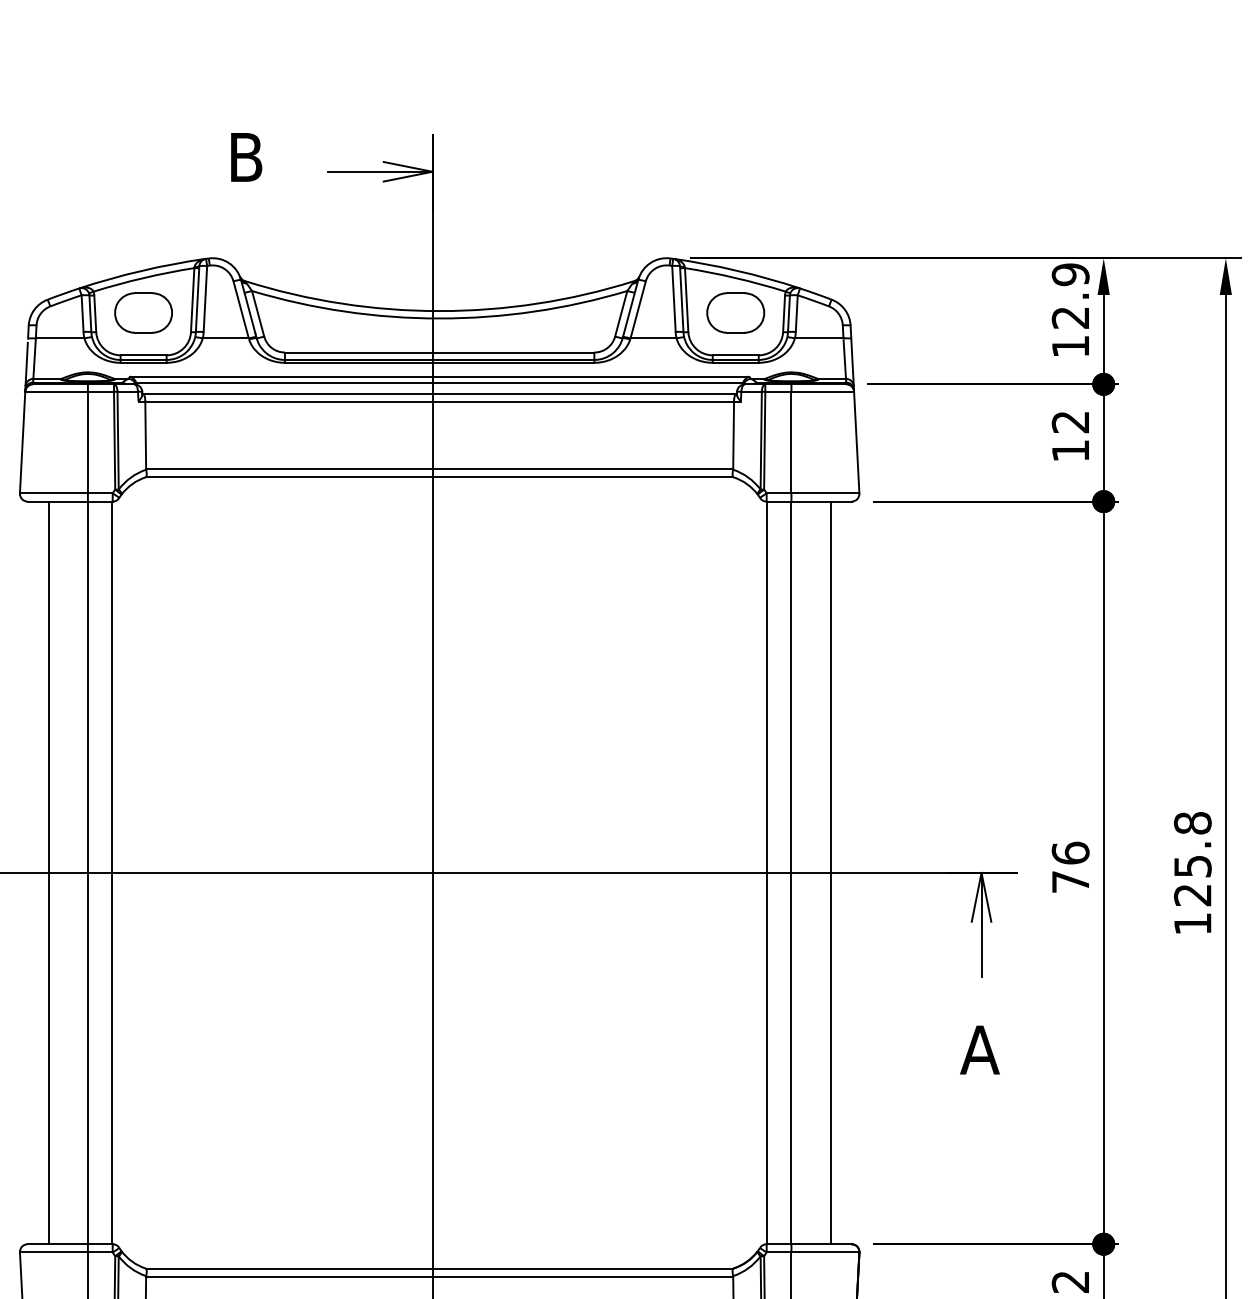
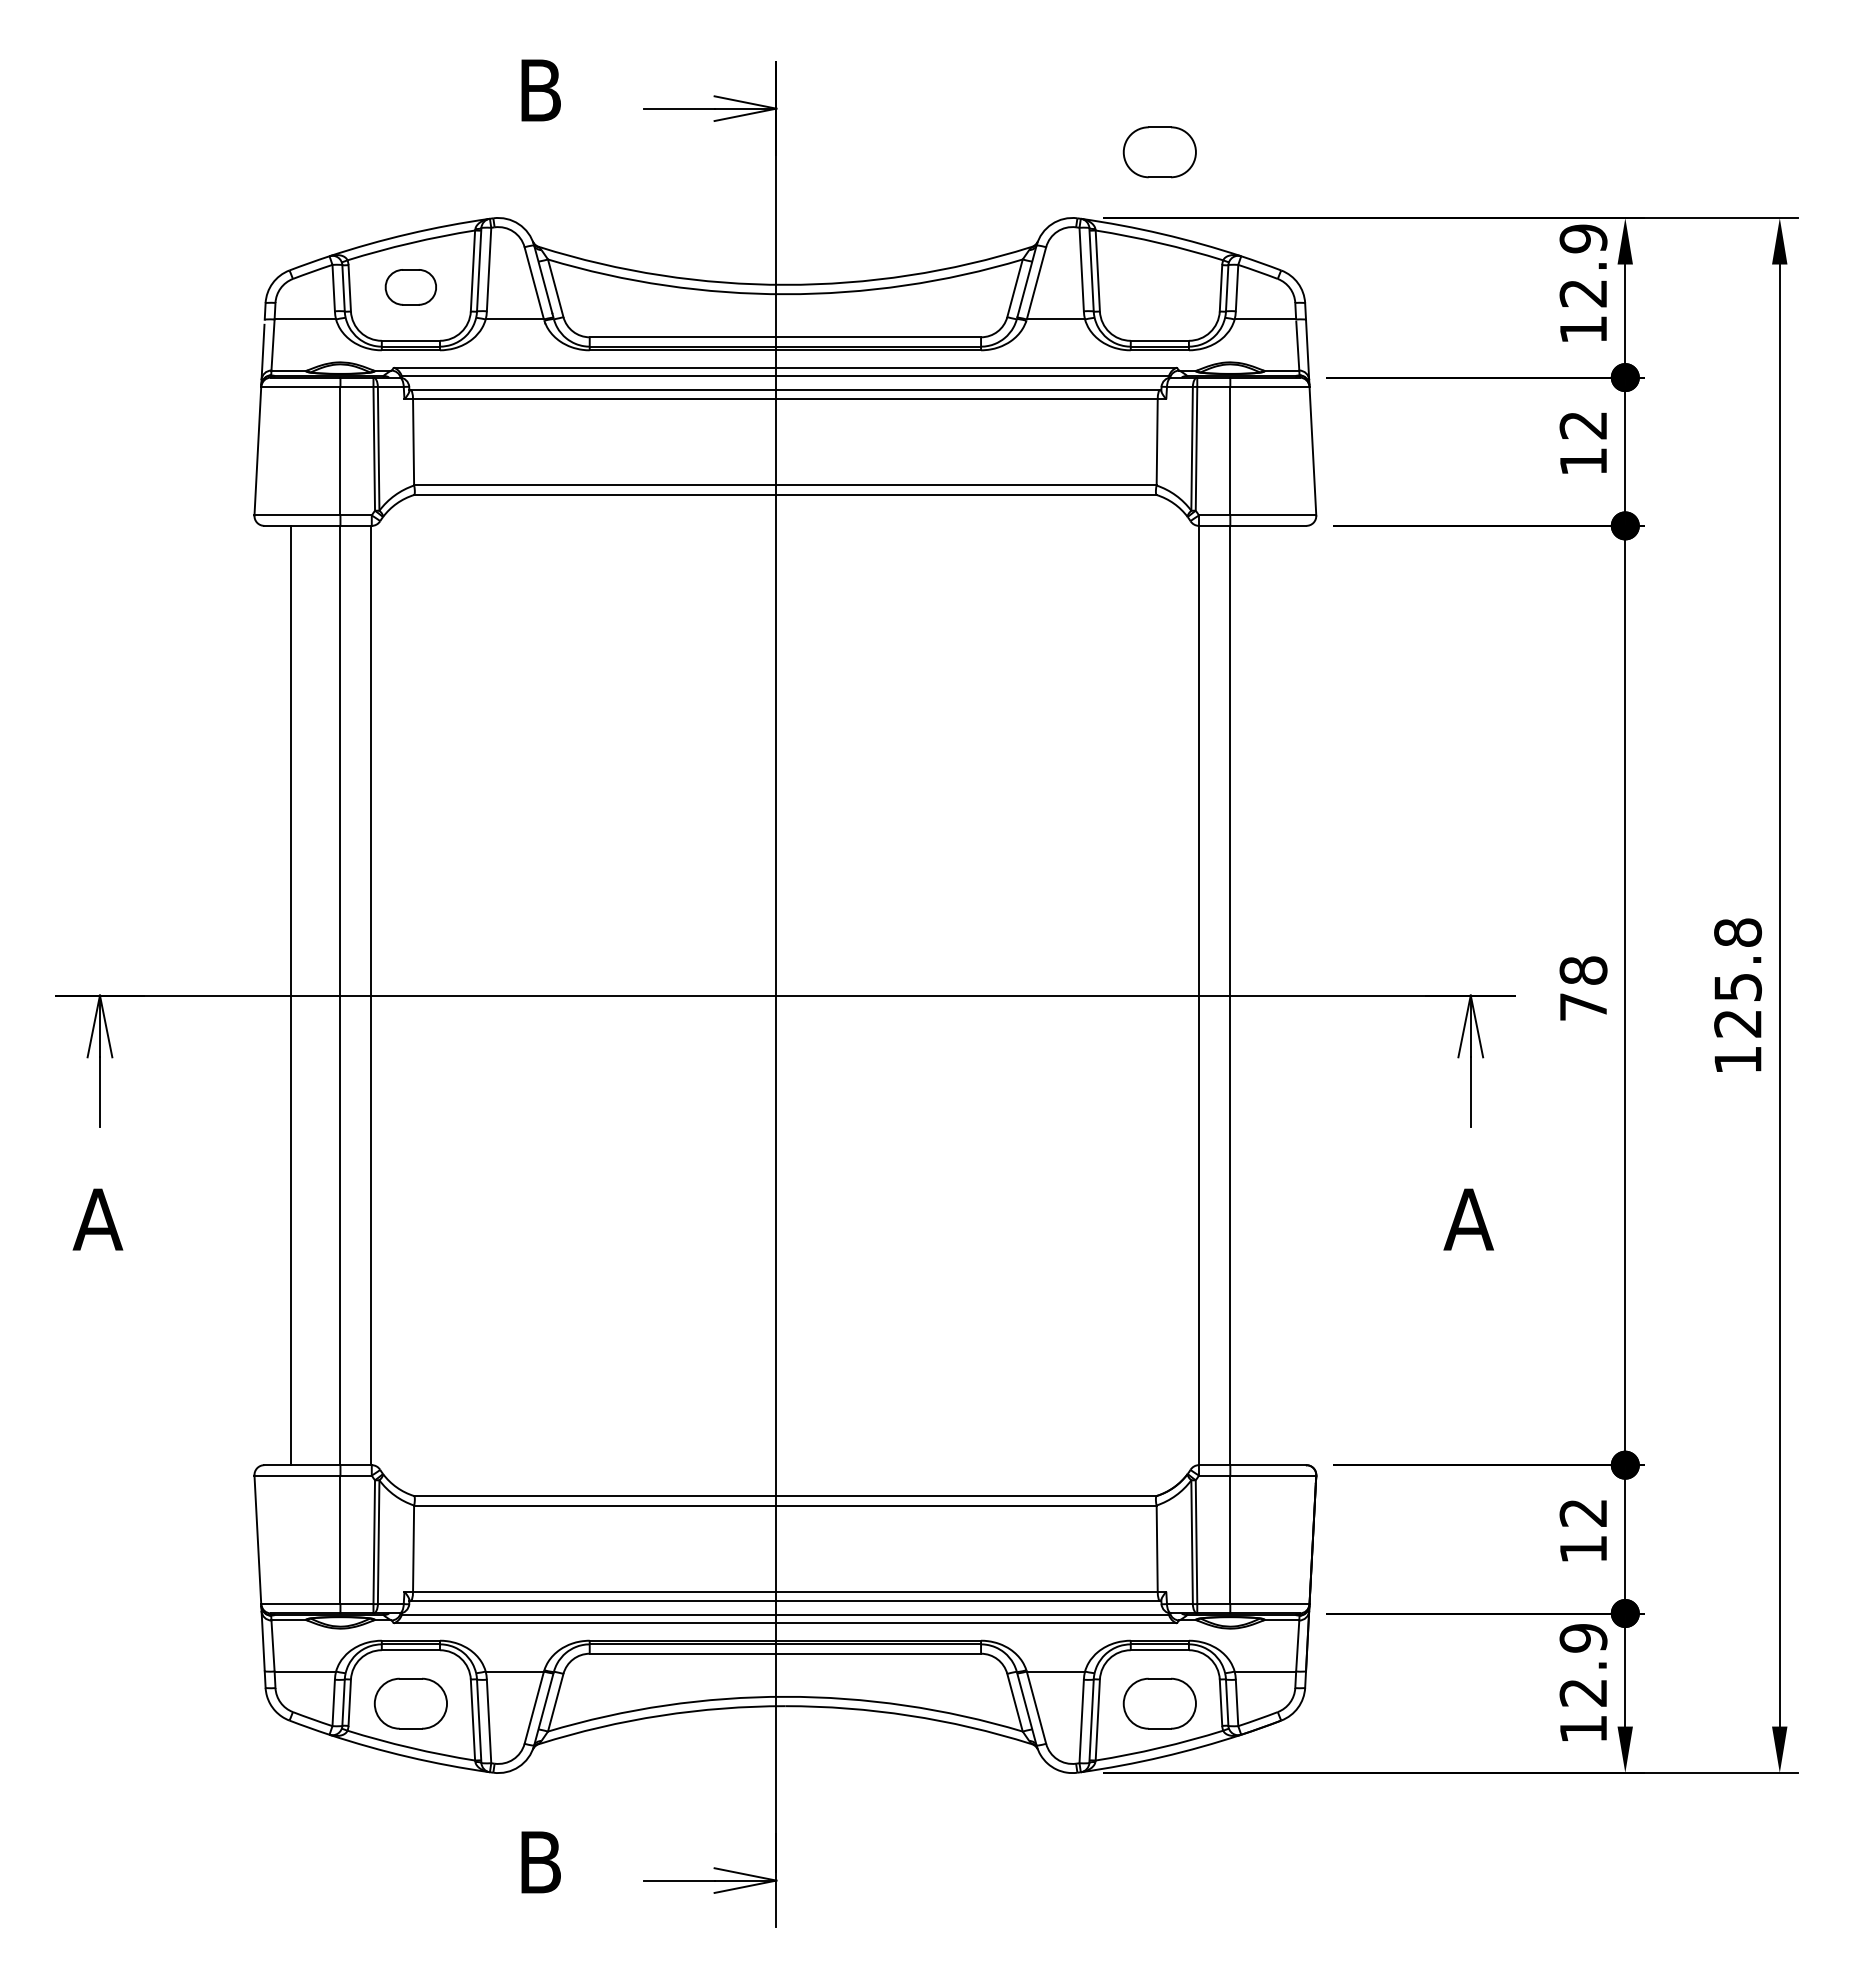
part: (143, 313) -> (410, 287), size x0.7
part: (735, 313) -> (1159, 152), moved
text: (1070, 853) -> (1583, 970), 76 -> 78
line: (830, 872) -> (1279, 995), removed

